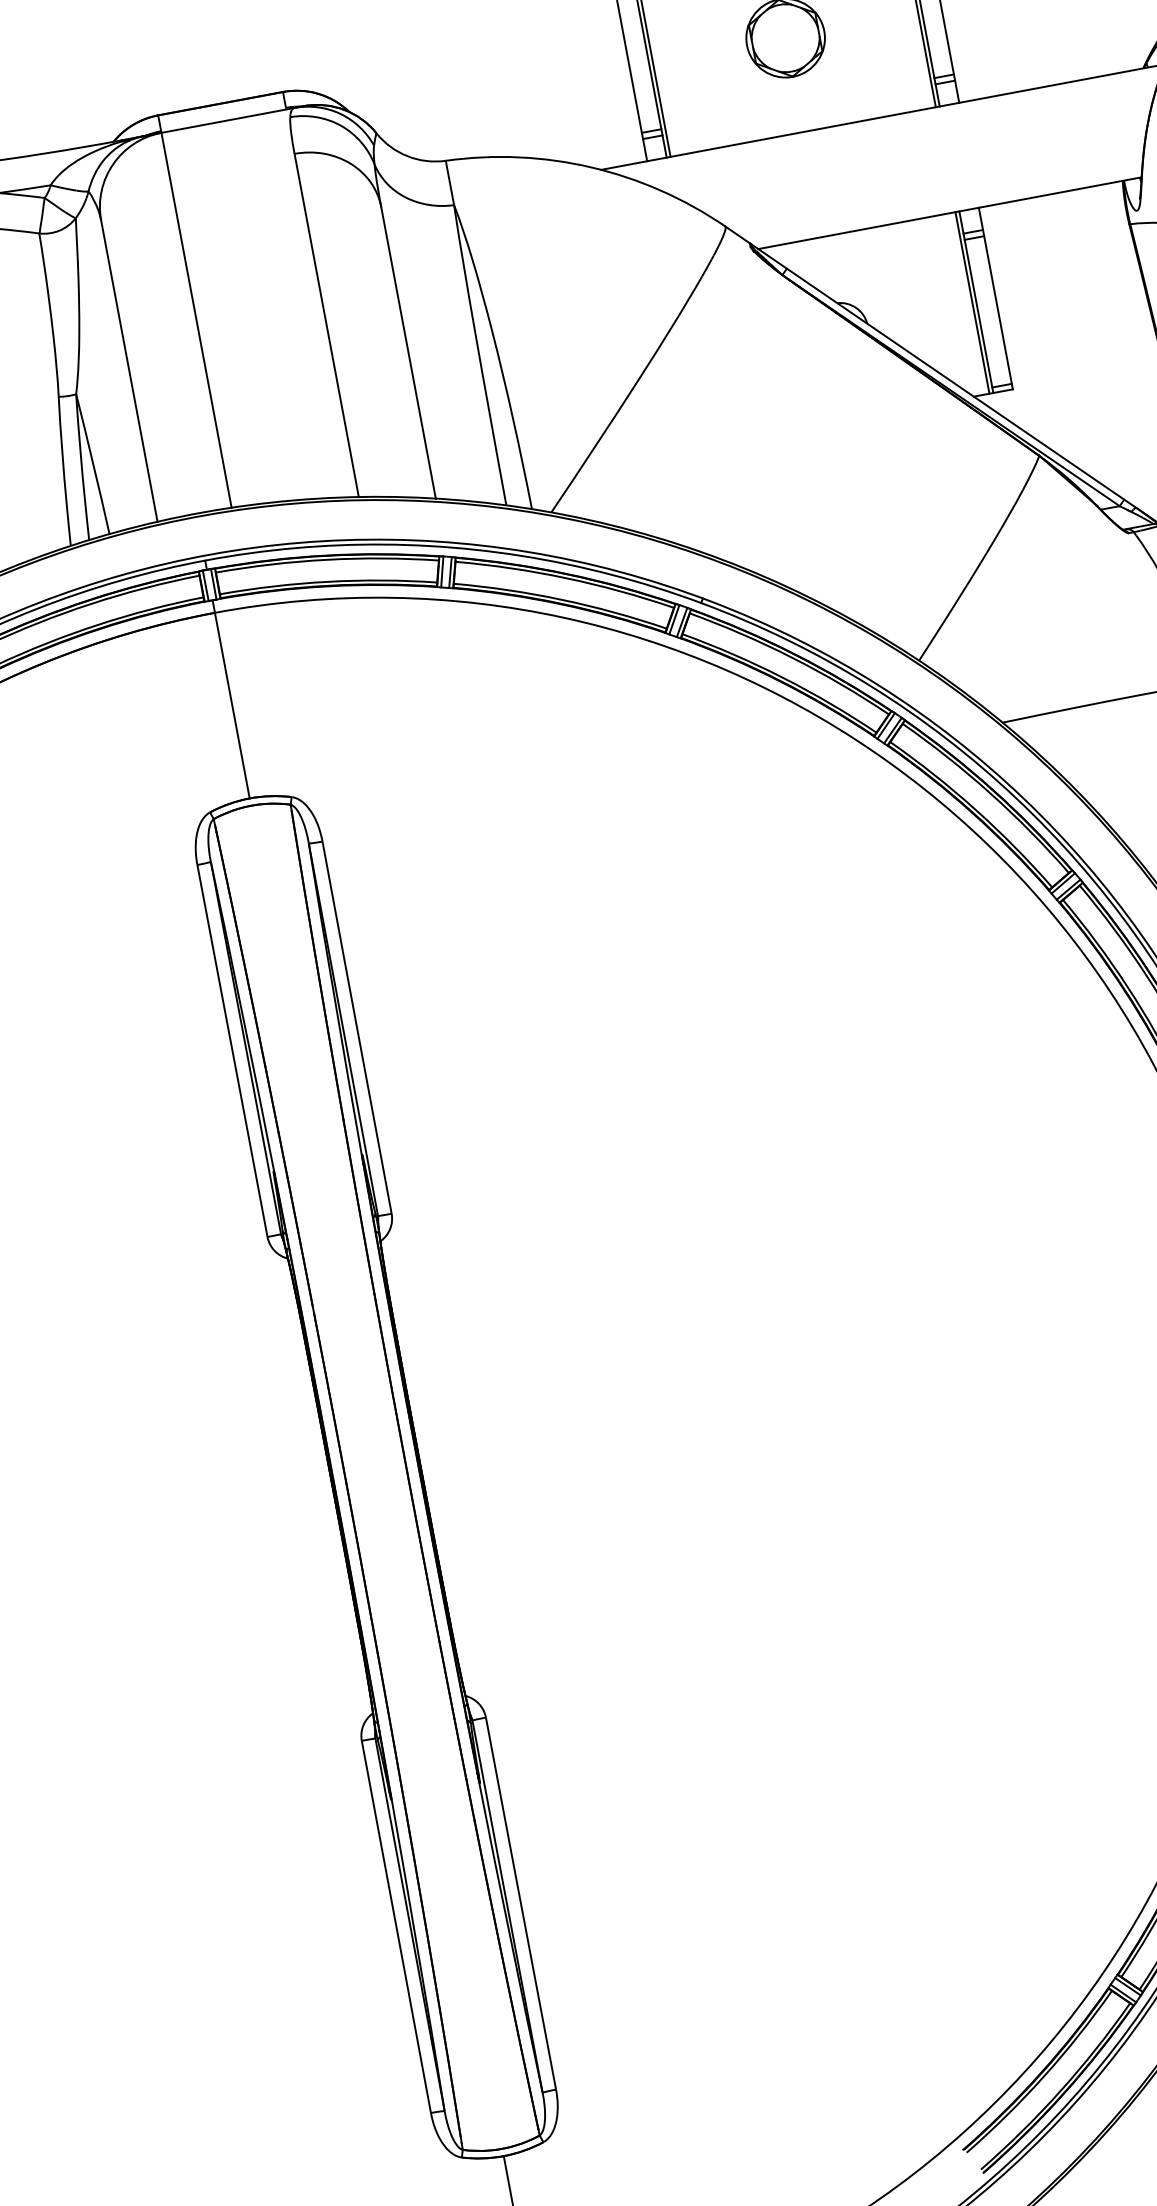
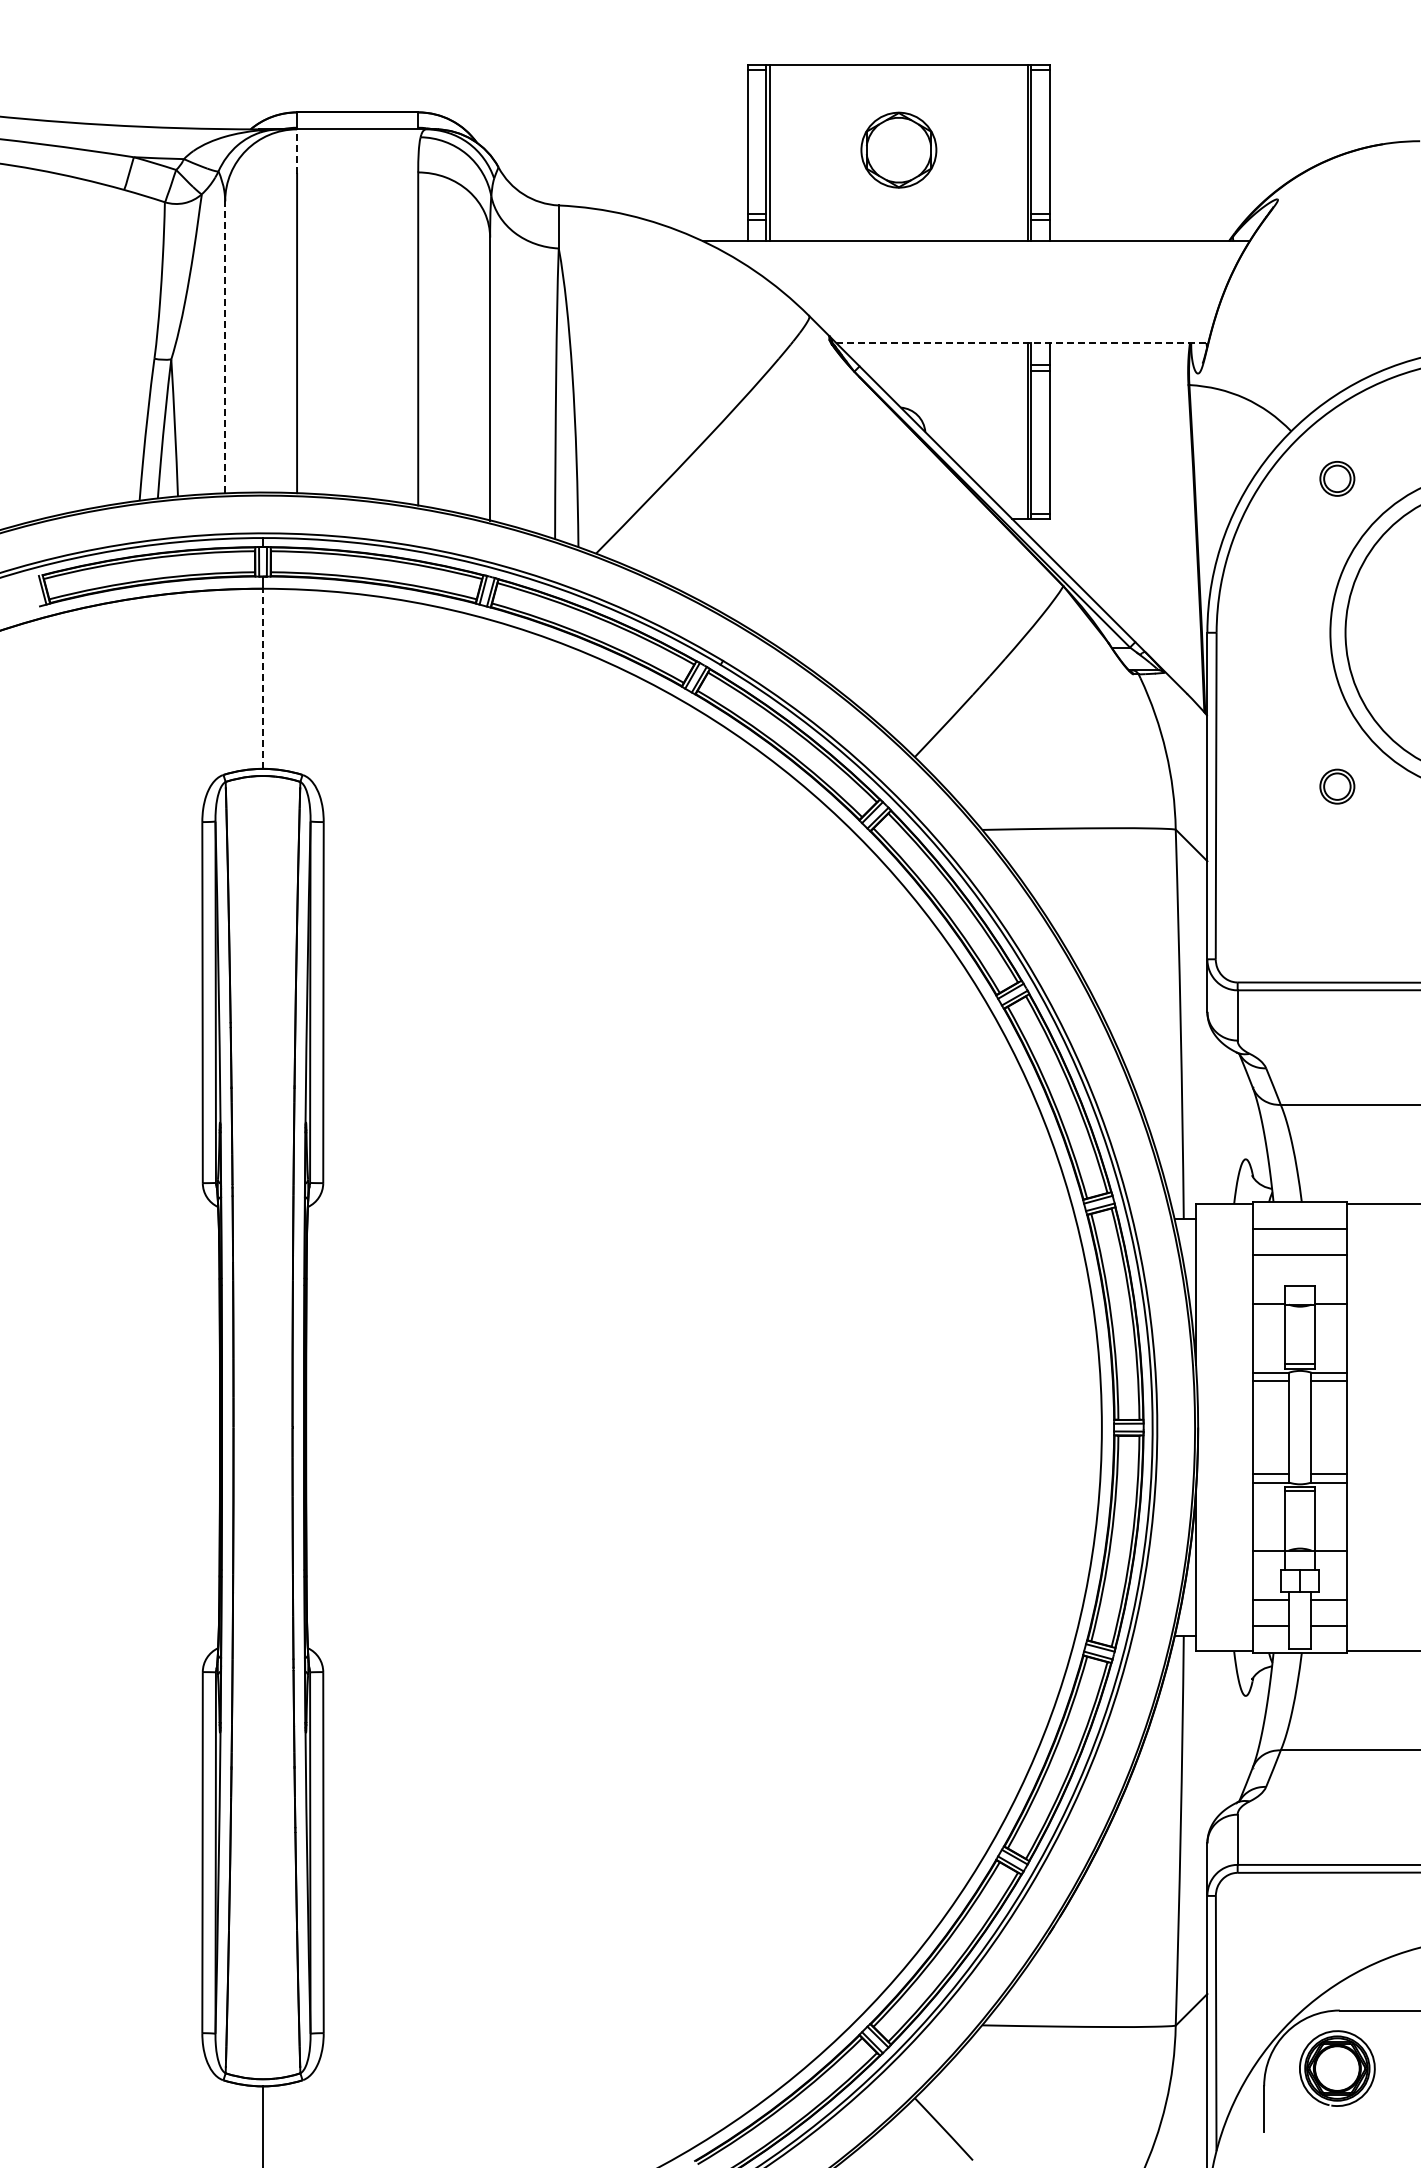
line: (166, 155) -> (297, 151), solid -> dashed
line: (950, 213) -> (1022, 343), solid -> dashed
line: (129, 370) -> (225, 346), solid -> dashed
line: (232, 705) -> (263, 678), solid -> dashed

